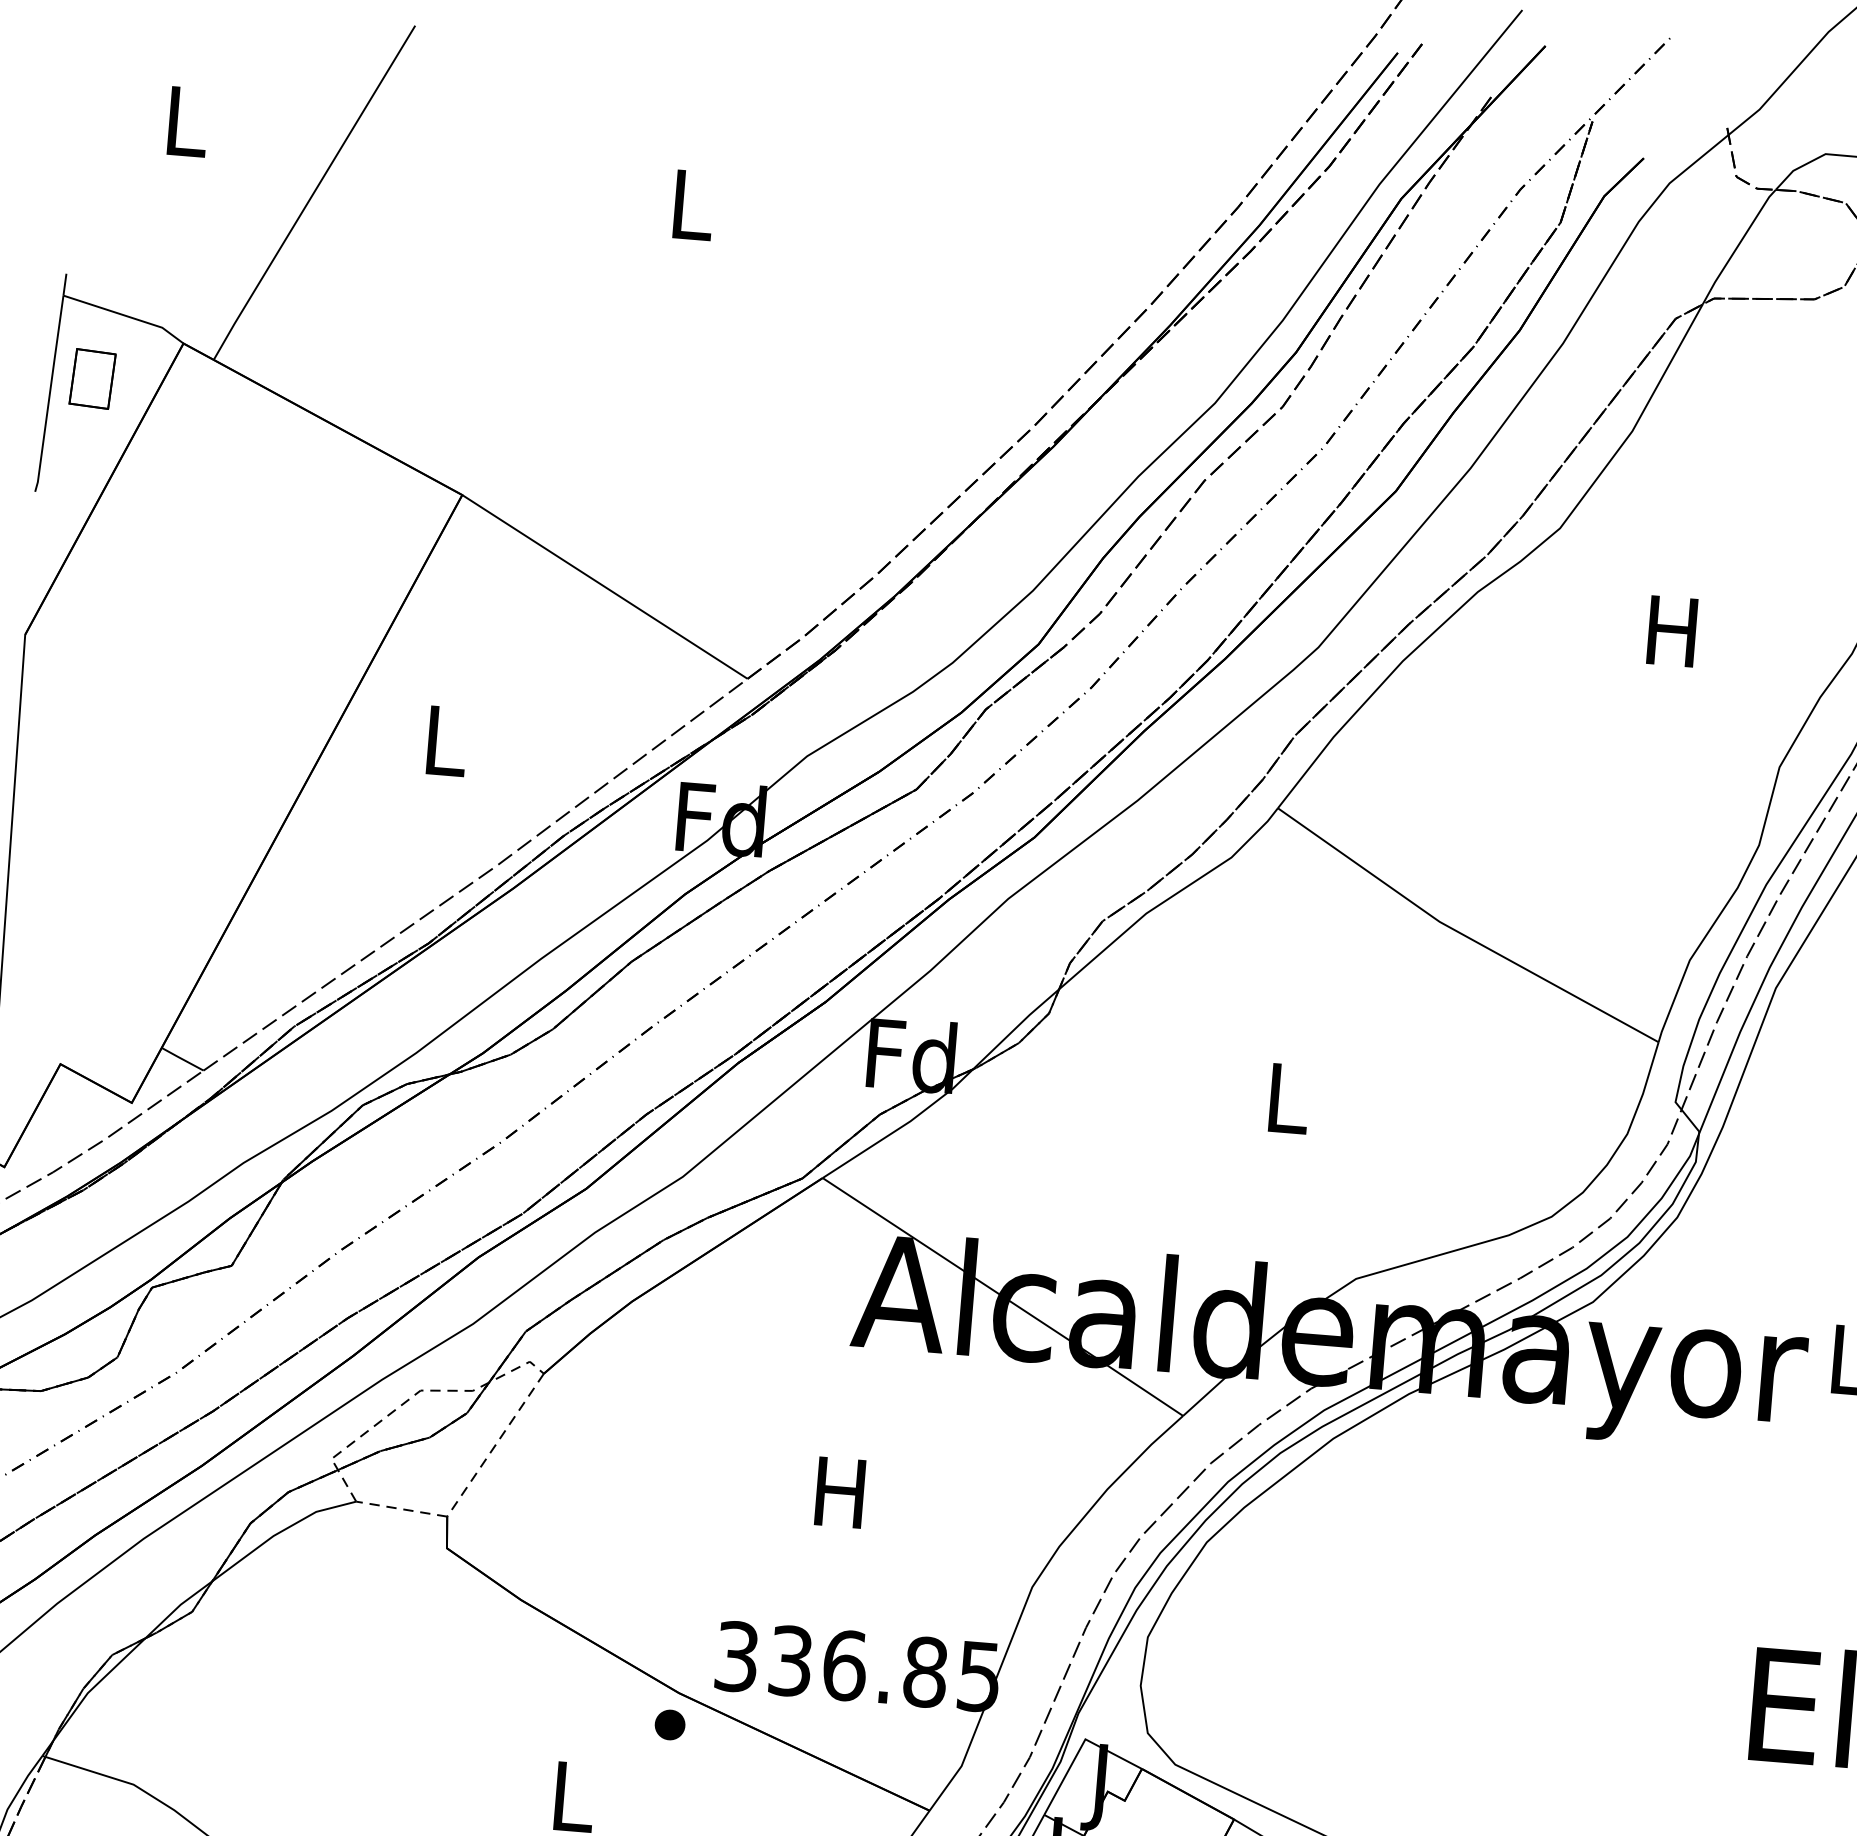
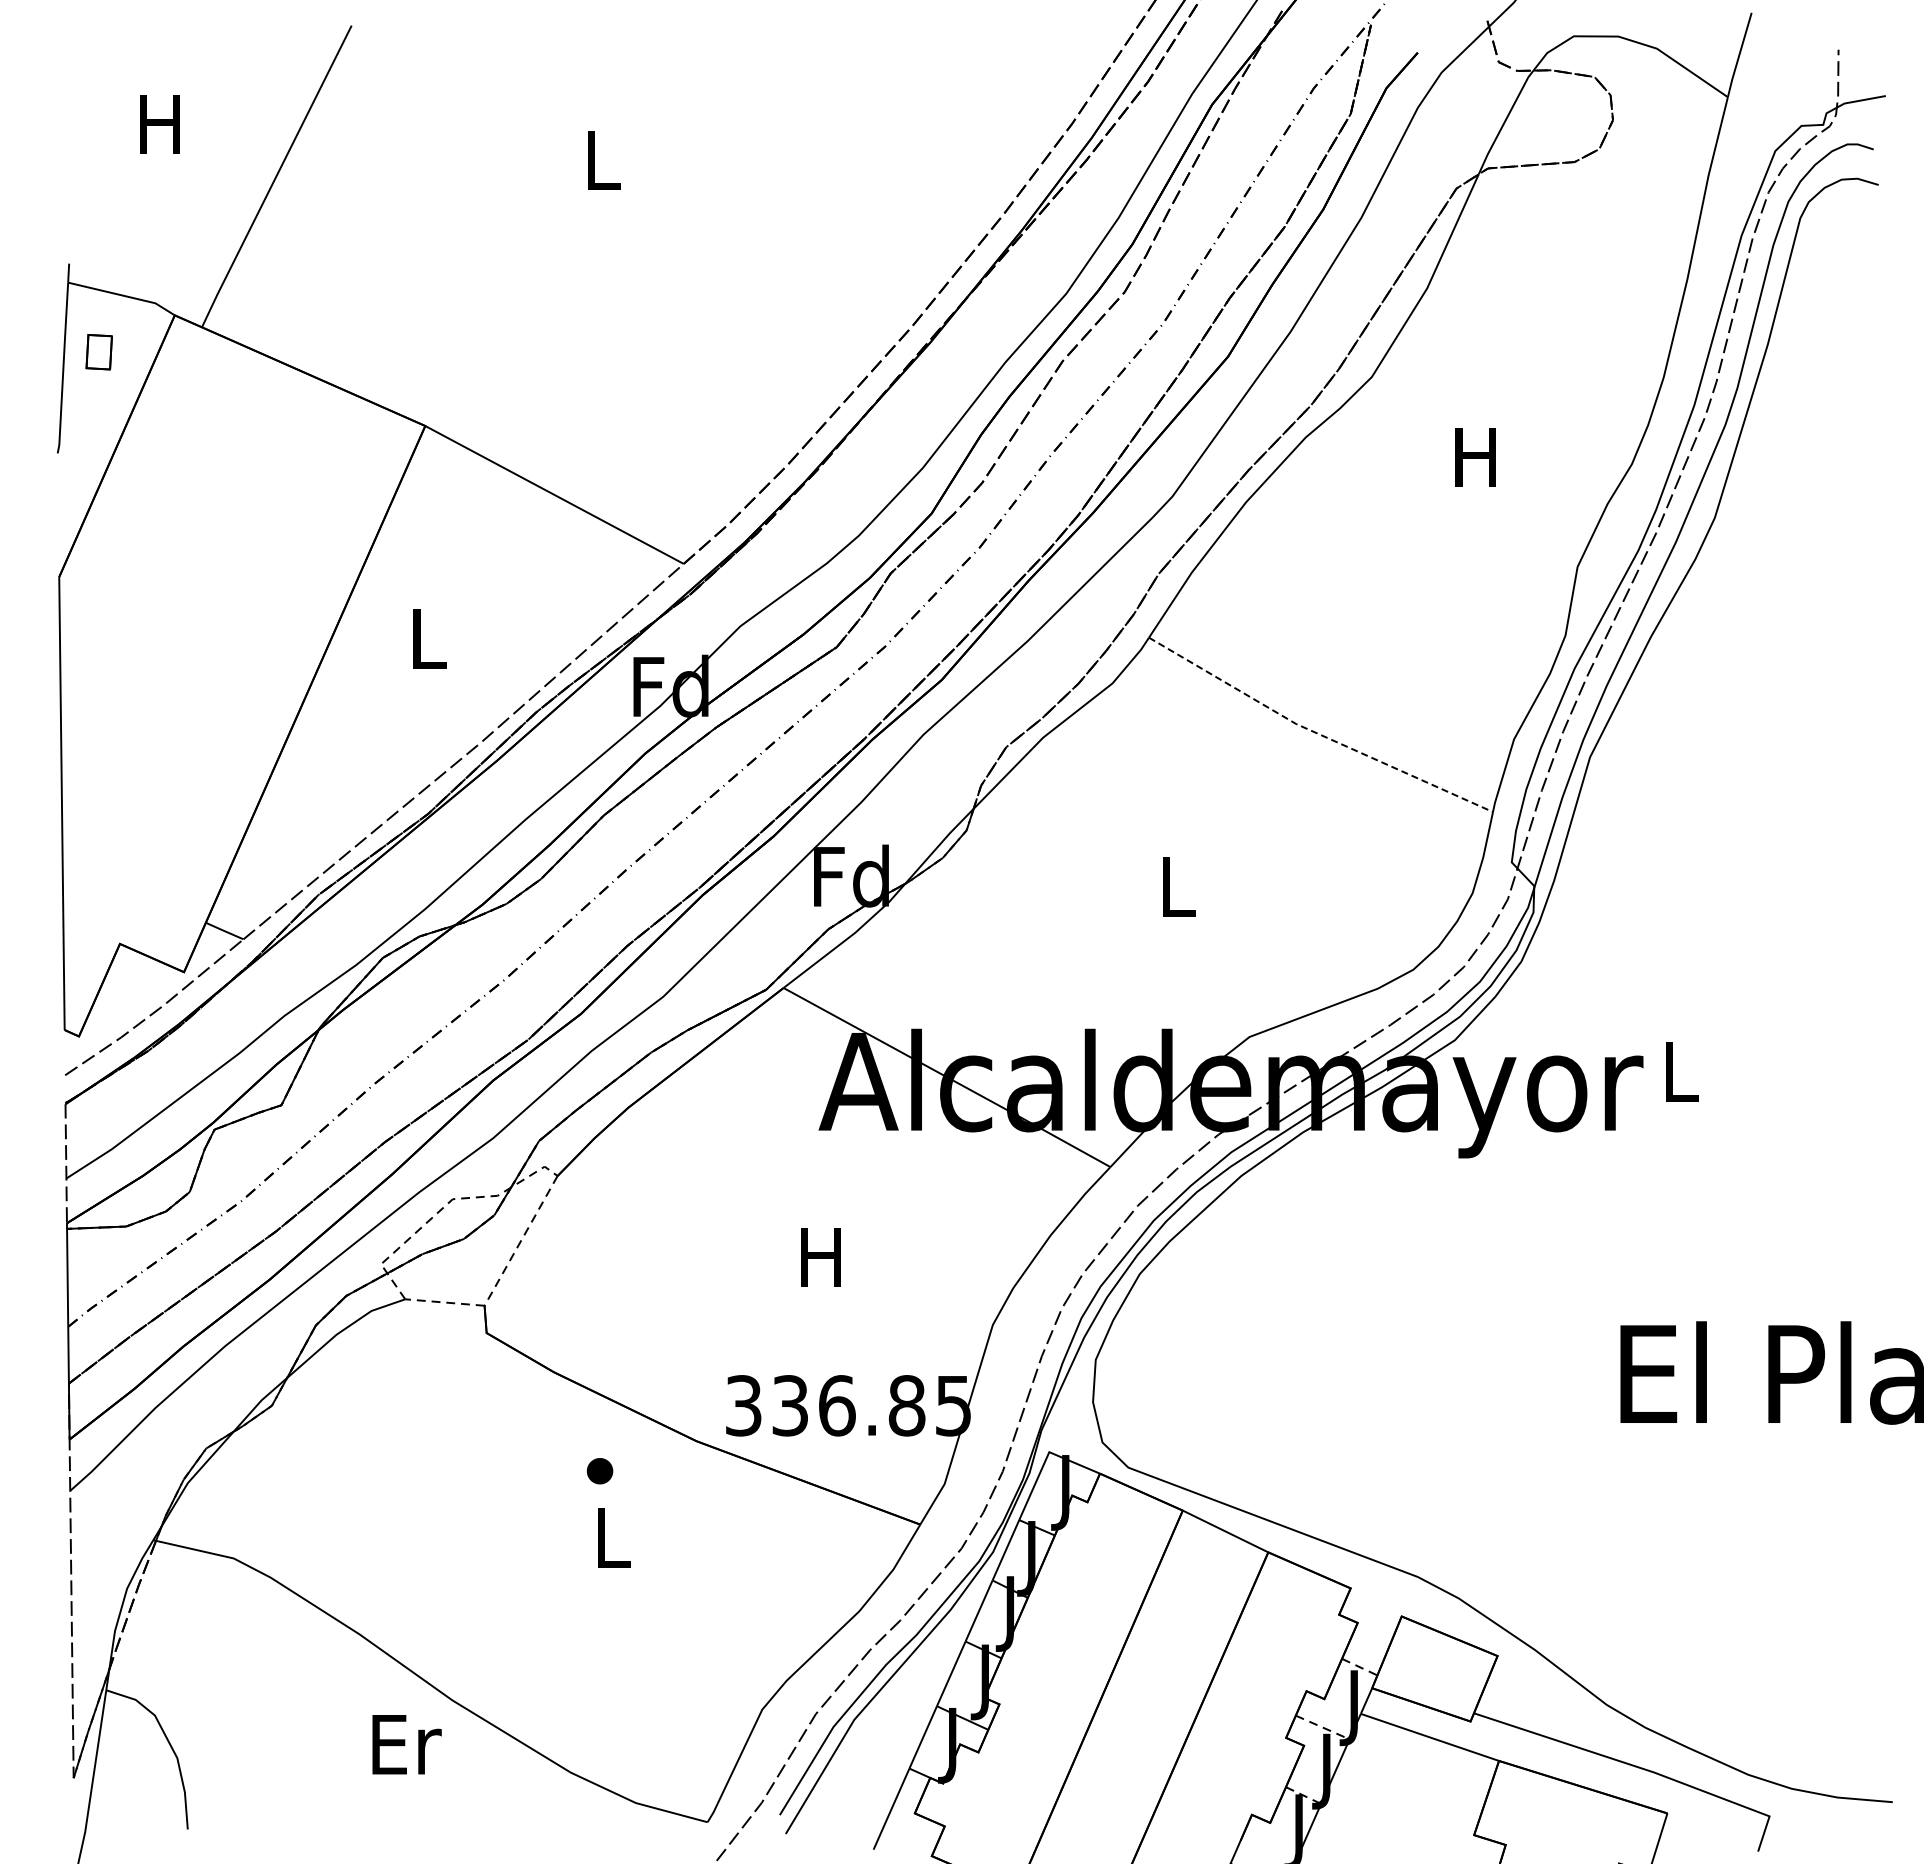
text: (183, 121) -> (159, 124), L -> H
part: (93, 378) -> (99, 351), size x0.7
line: (1462, 933) -> (1316, 732), solid -> dashed
part: (669, 1725) -> (599, 1471), moved

